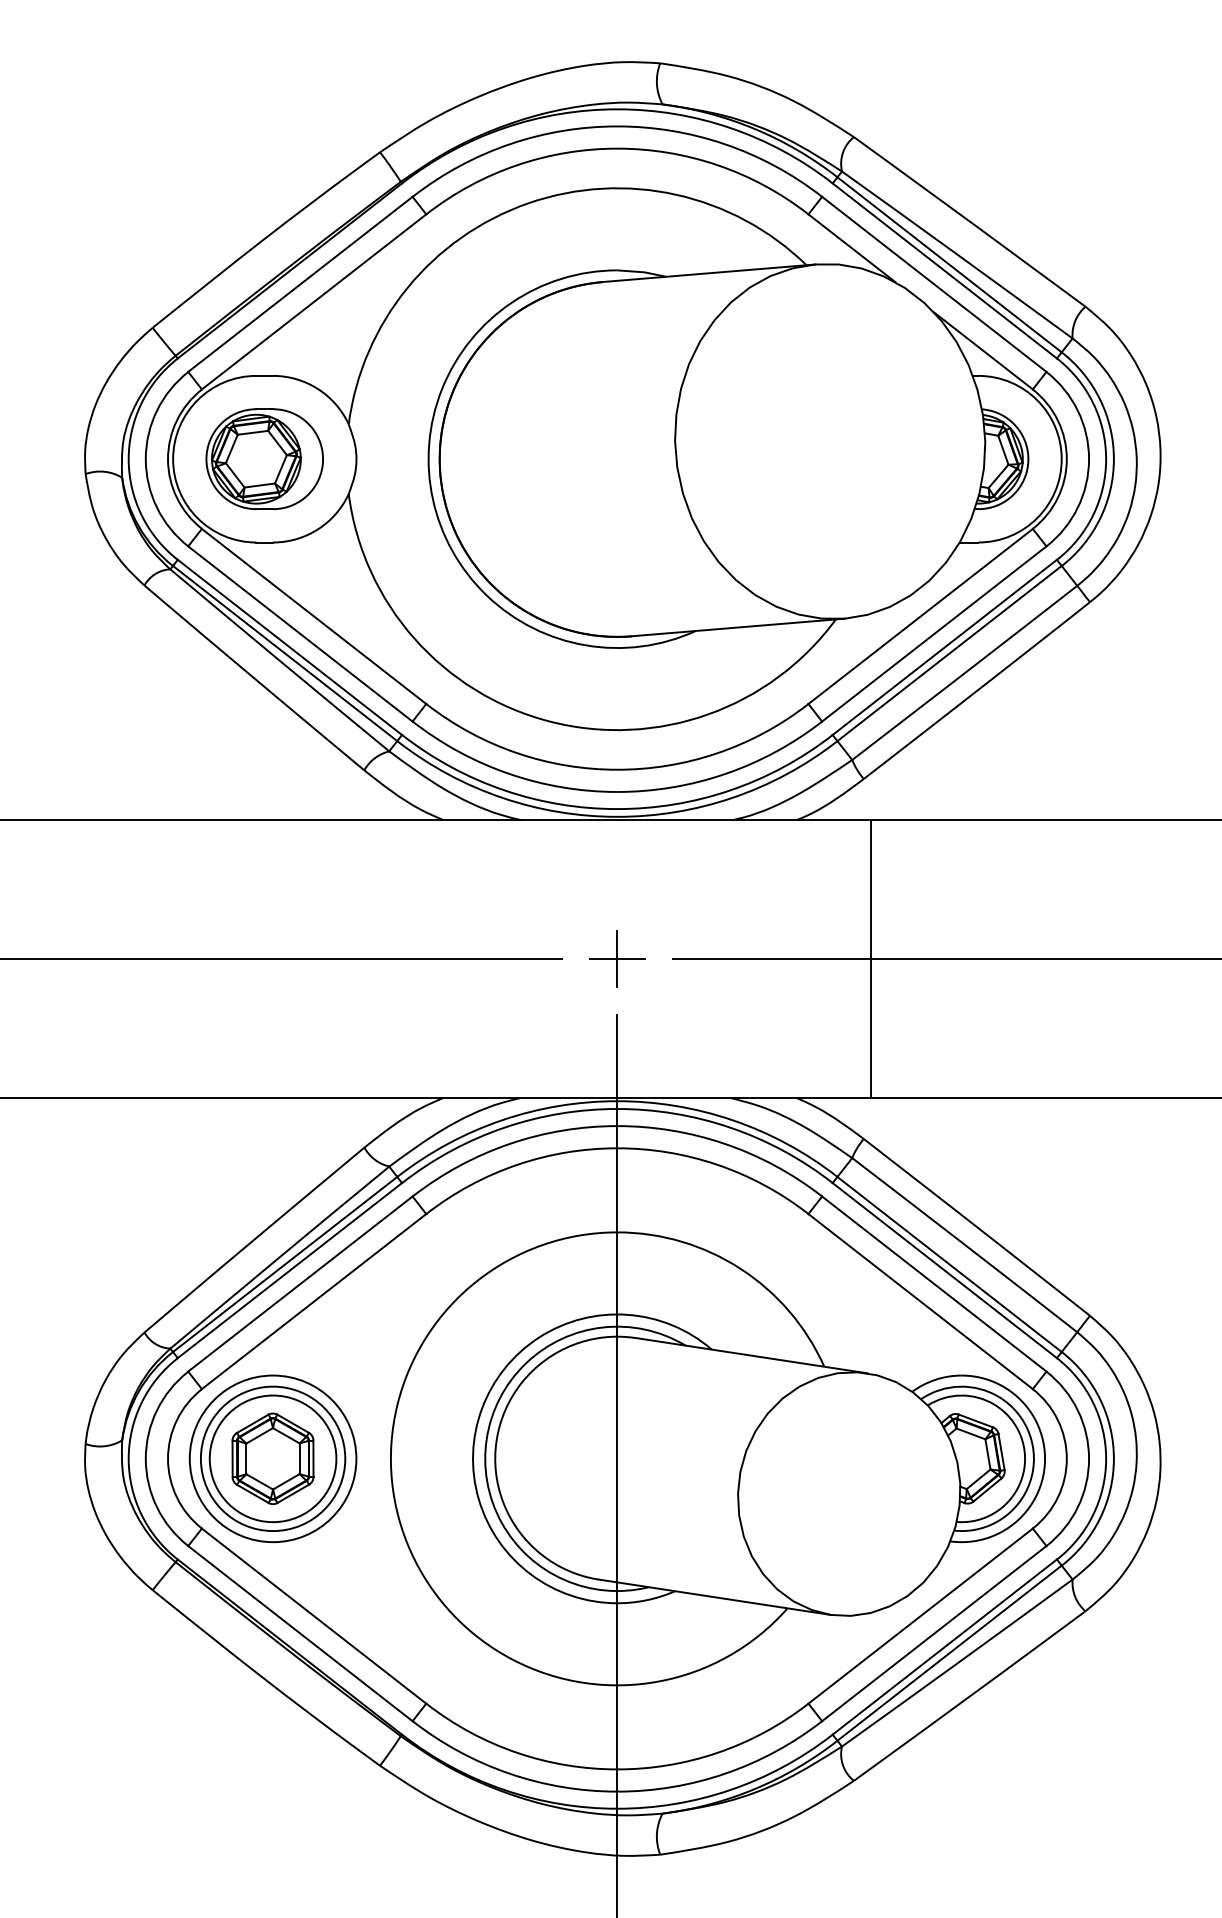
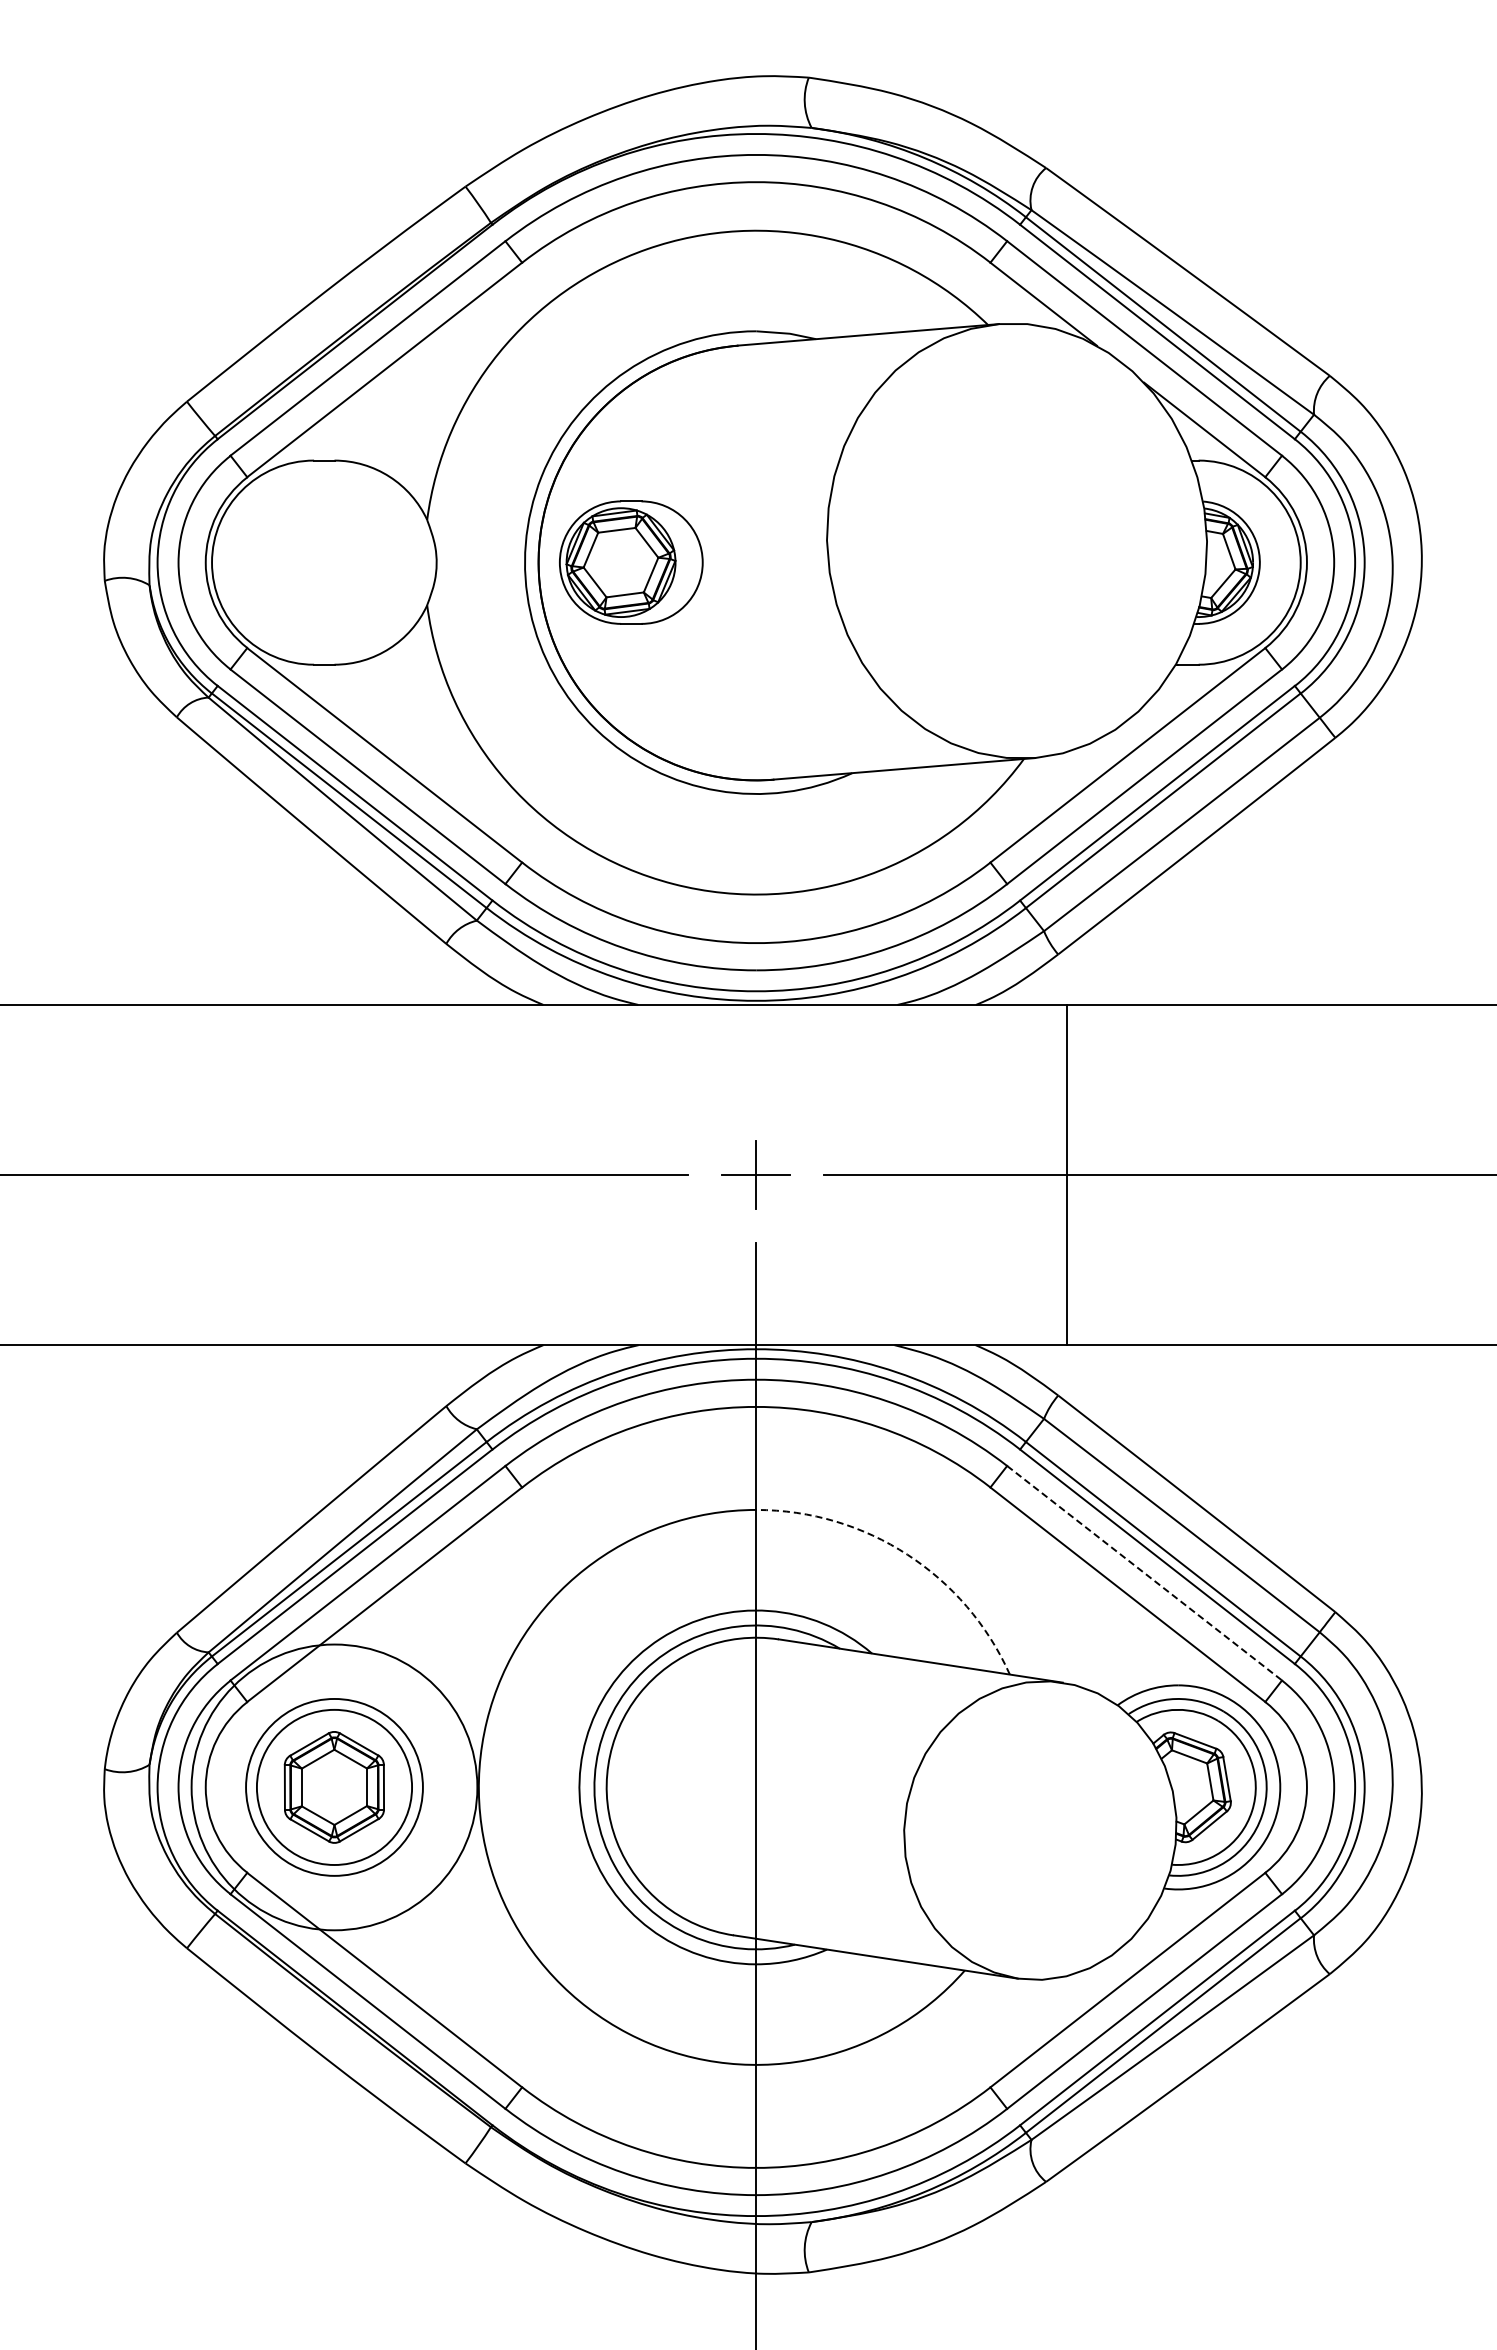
part: (264, 459) -> (631, 562), moved
arc: (740, 1268) -> (907, 1554), solid -> dashed
line: (935, 1284) -> (1145, 1573), solid -> dashed
circle: (273, 1458) -> (334, 1787), size x1.4

